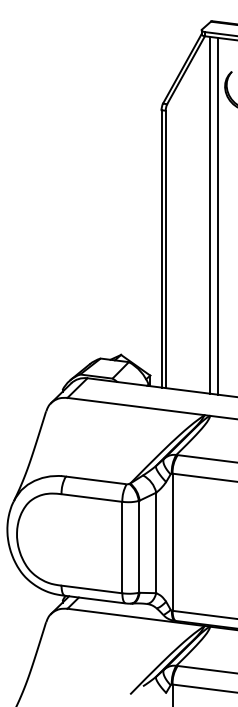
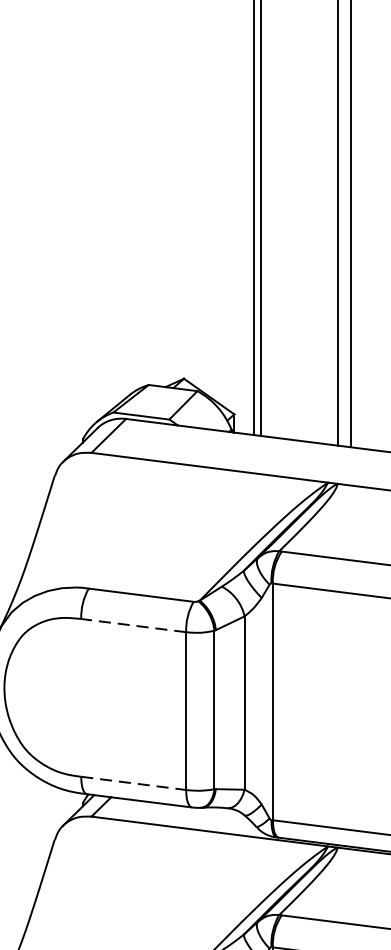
line: (91, 498) -> (132, 626), solid -> dashed
line: (91, 589) -> (132, 783), solid -> dashed

